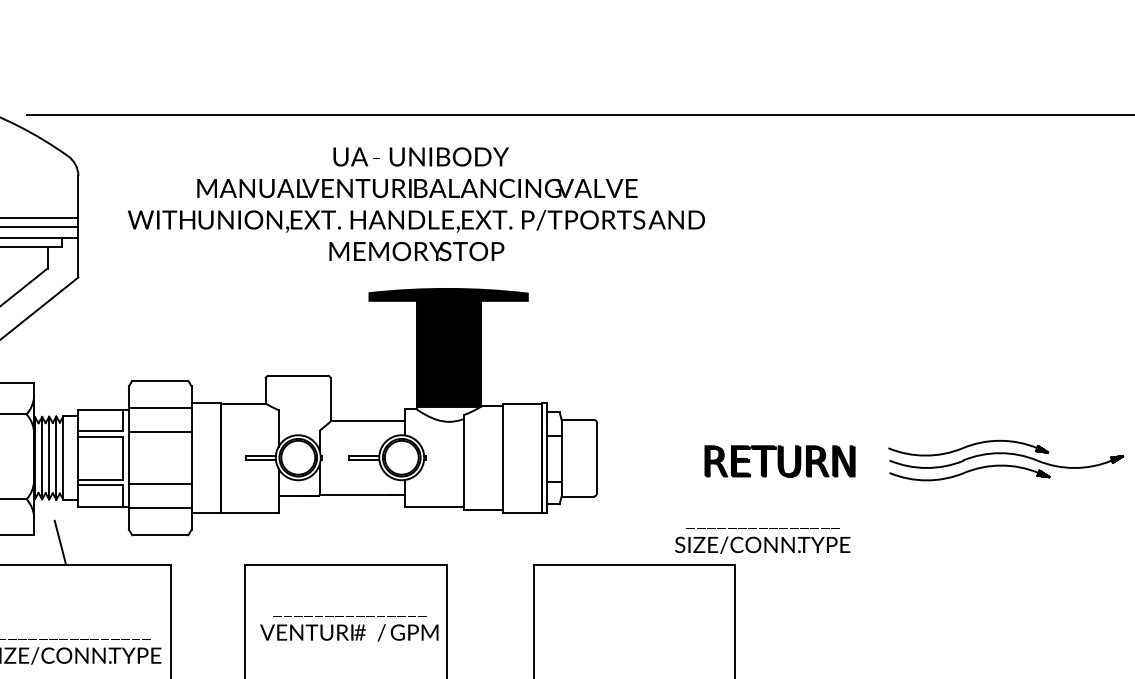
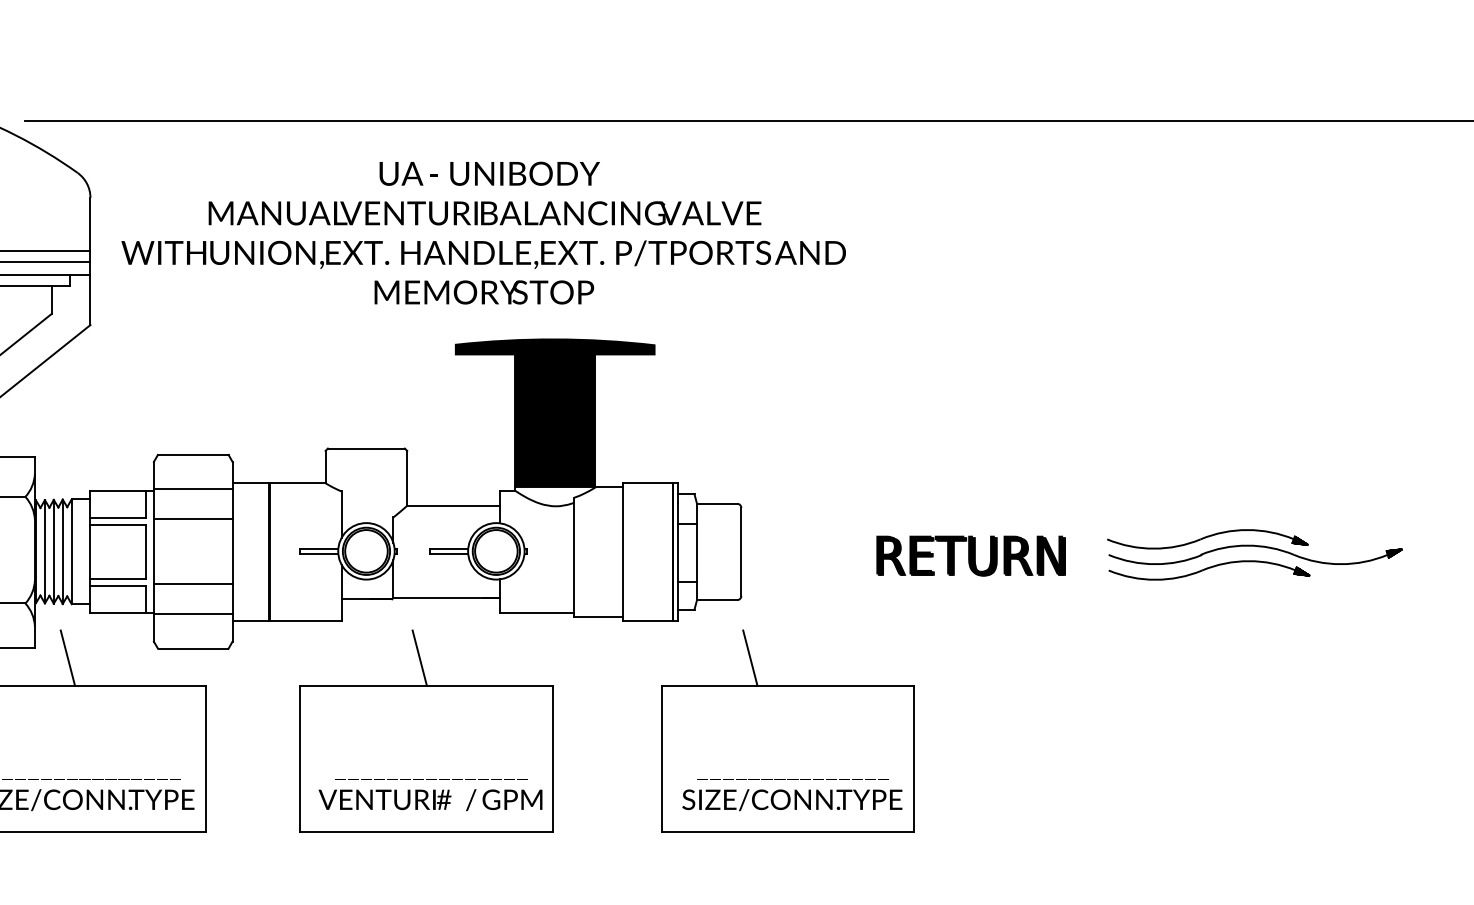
text: (416, 203) -> (483, 232), moved
text: (762, 541) -> (792, 795), moved
line: (340, 542) -> (419, 657), added
line: (604, 542) -> (750, 657), added
text: (349, 629) -> (430, 795), moved

